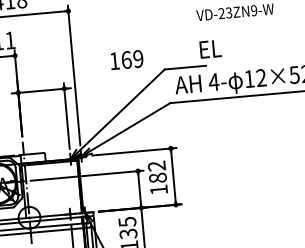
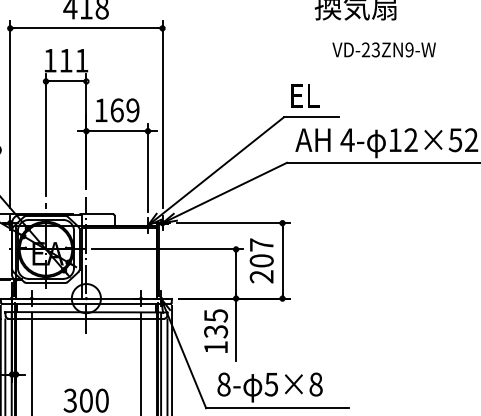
text: (210, 48) -> (305, 95), moved
text: (126, 60) -> (117, 110), moved
text: (157, 177) -> (261, 260), 182 -> 207

